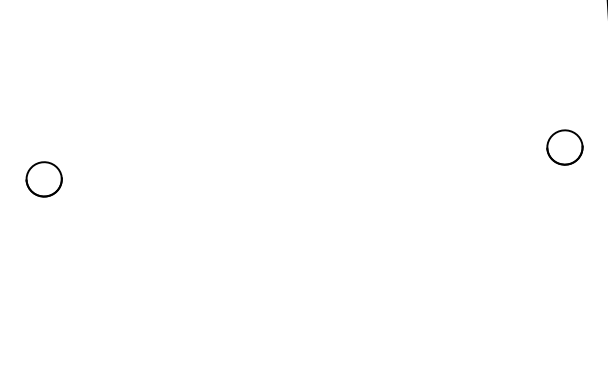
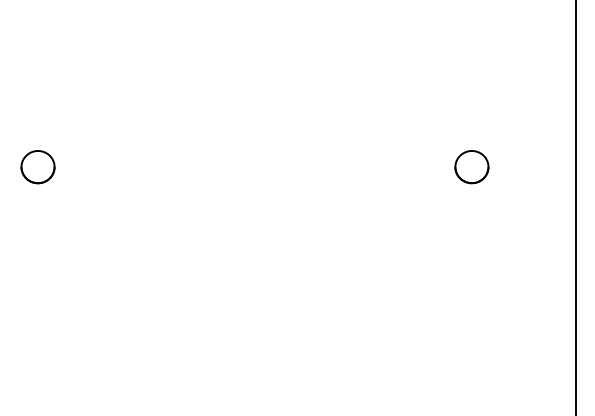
part: (564, 147) -> (471, 167), moved

